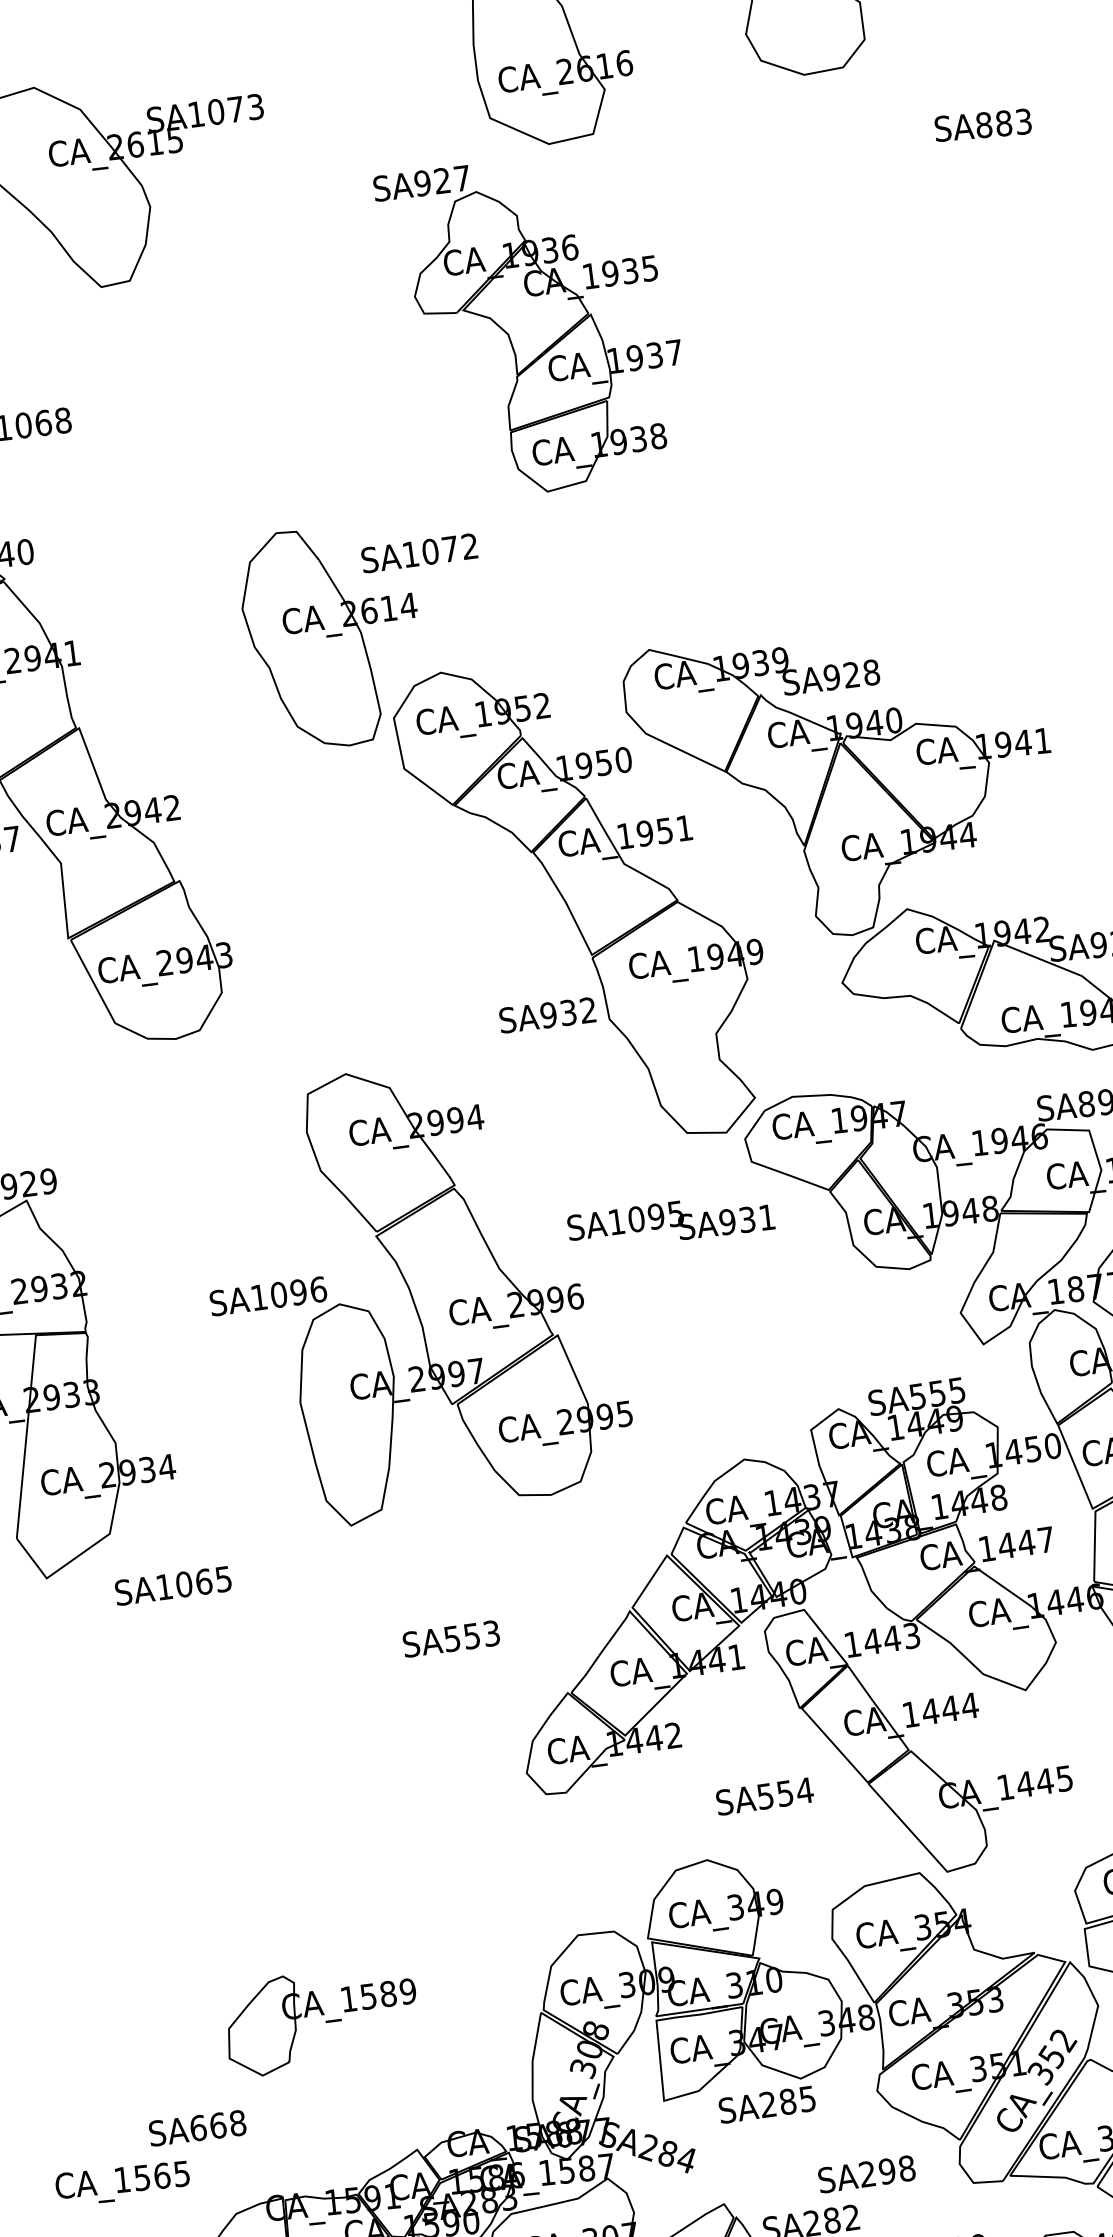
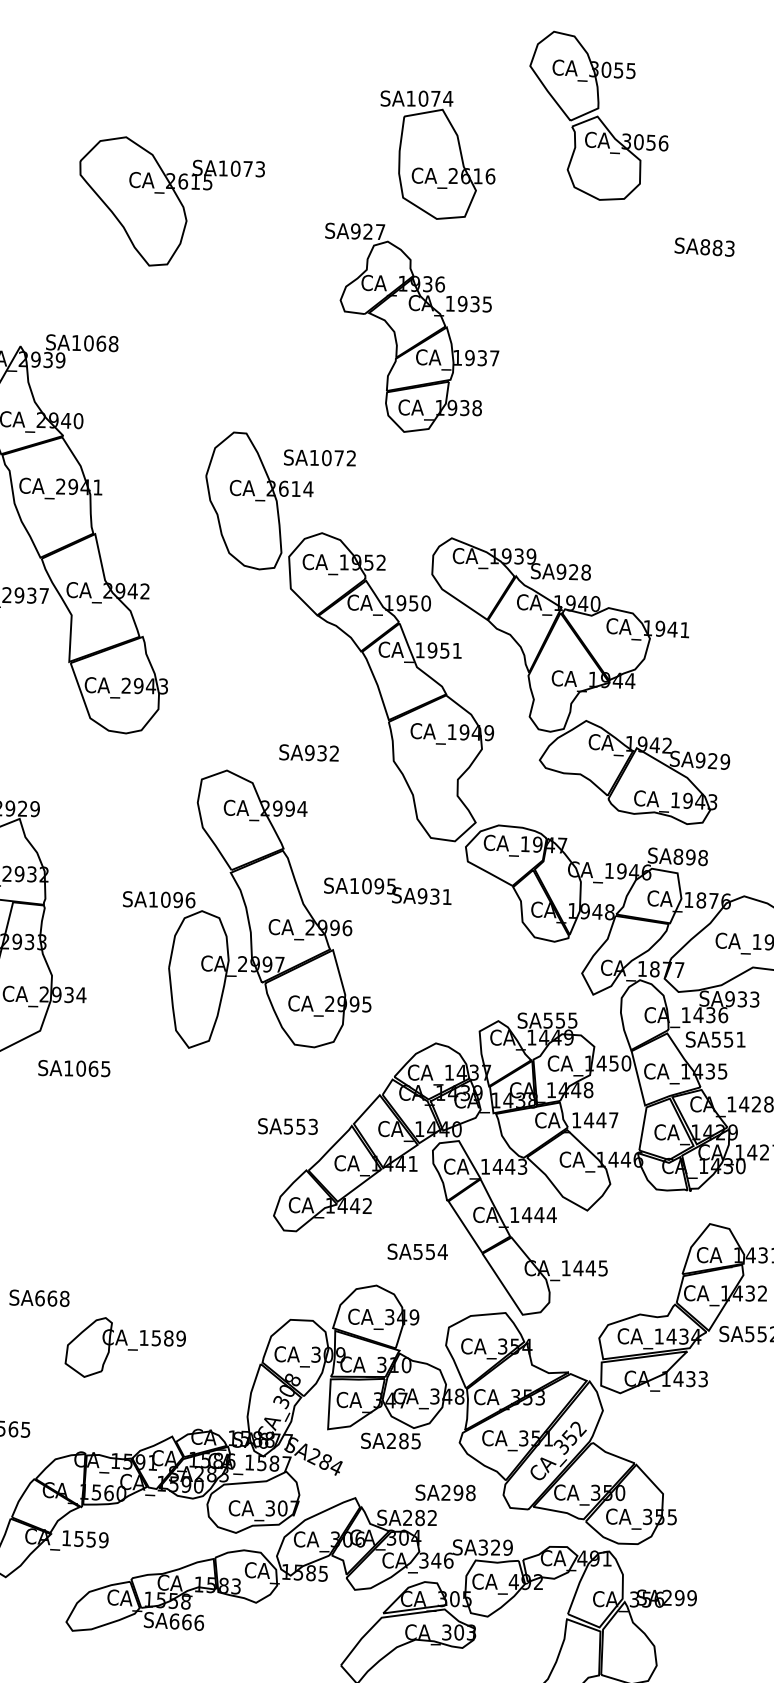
text: (546, 1014) -> (308, 752), moved
text: (670, 1221) -> (387, 890), moved
text: (450, 1638) -> (287, 1126), moved
text: (197, 2126) -> (39, 1297), moved

